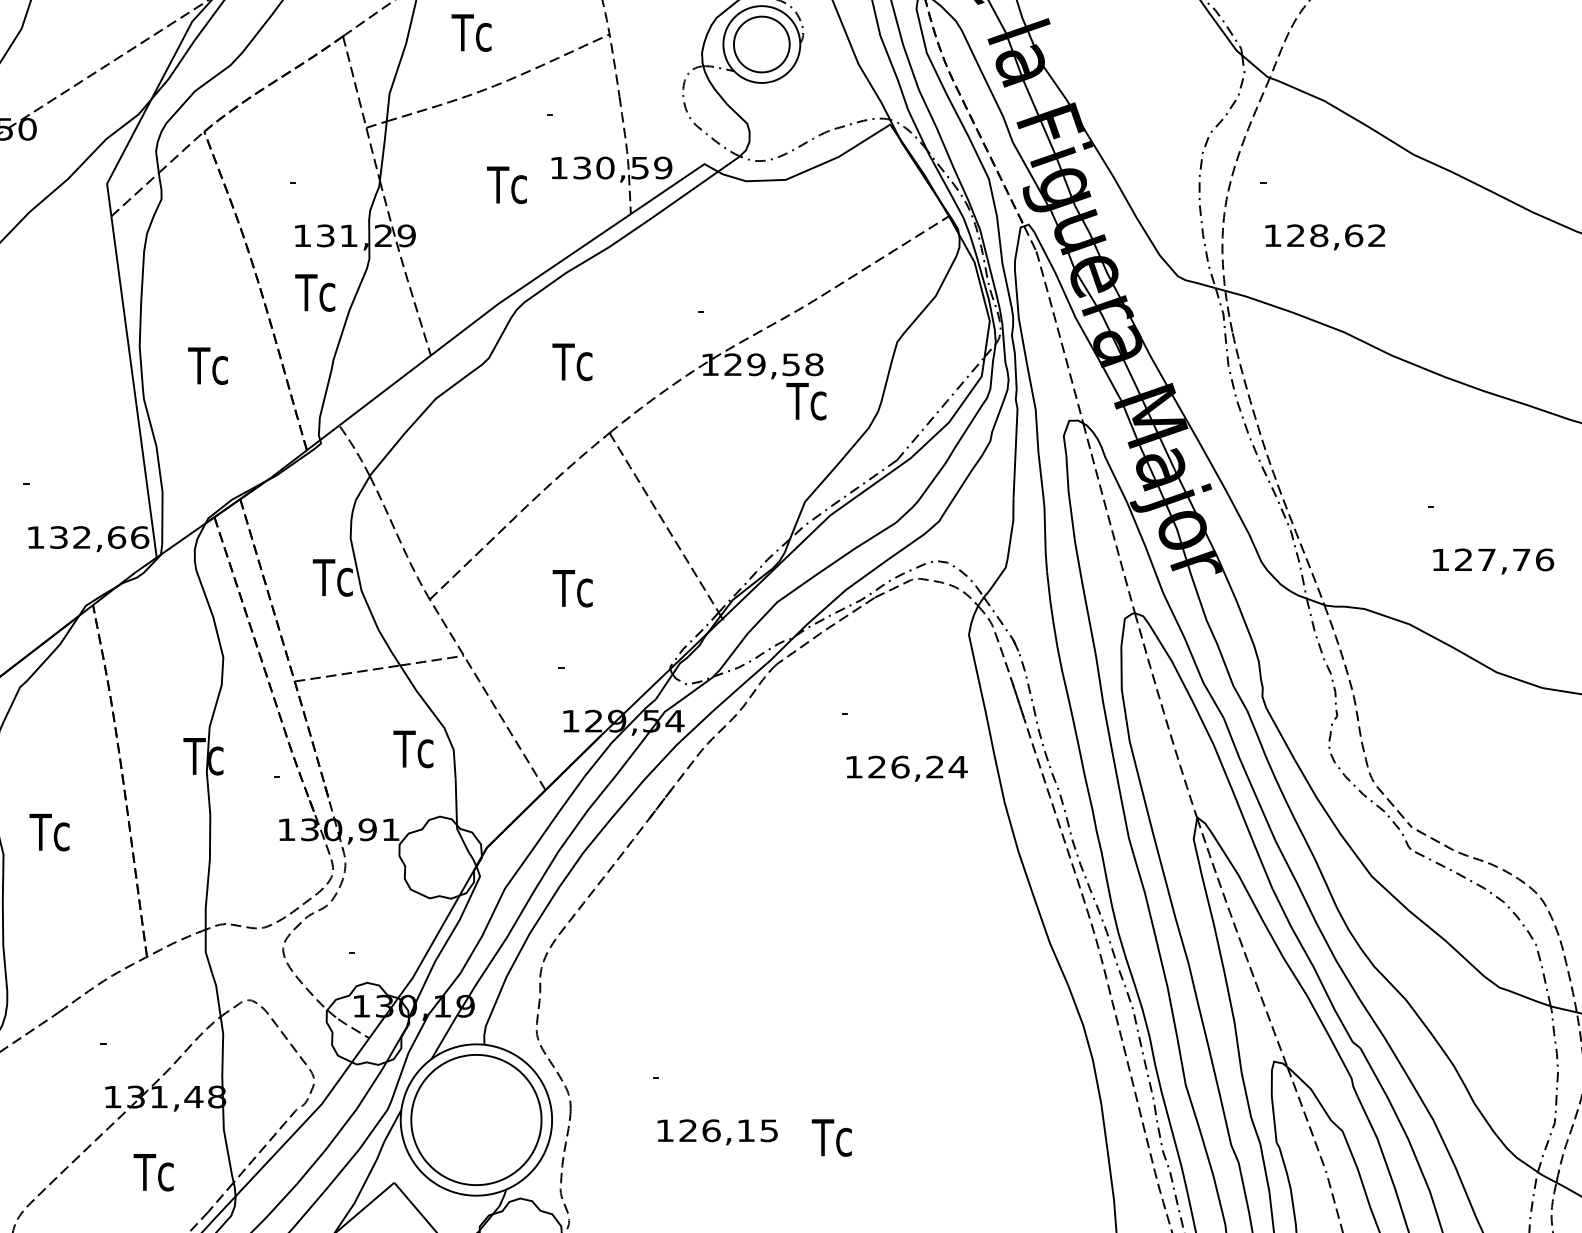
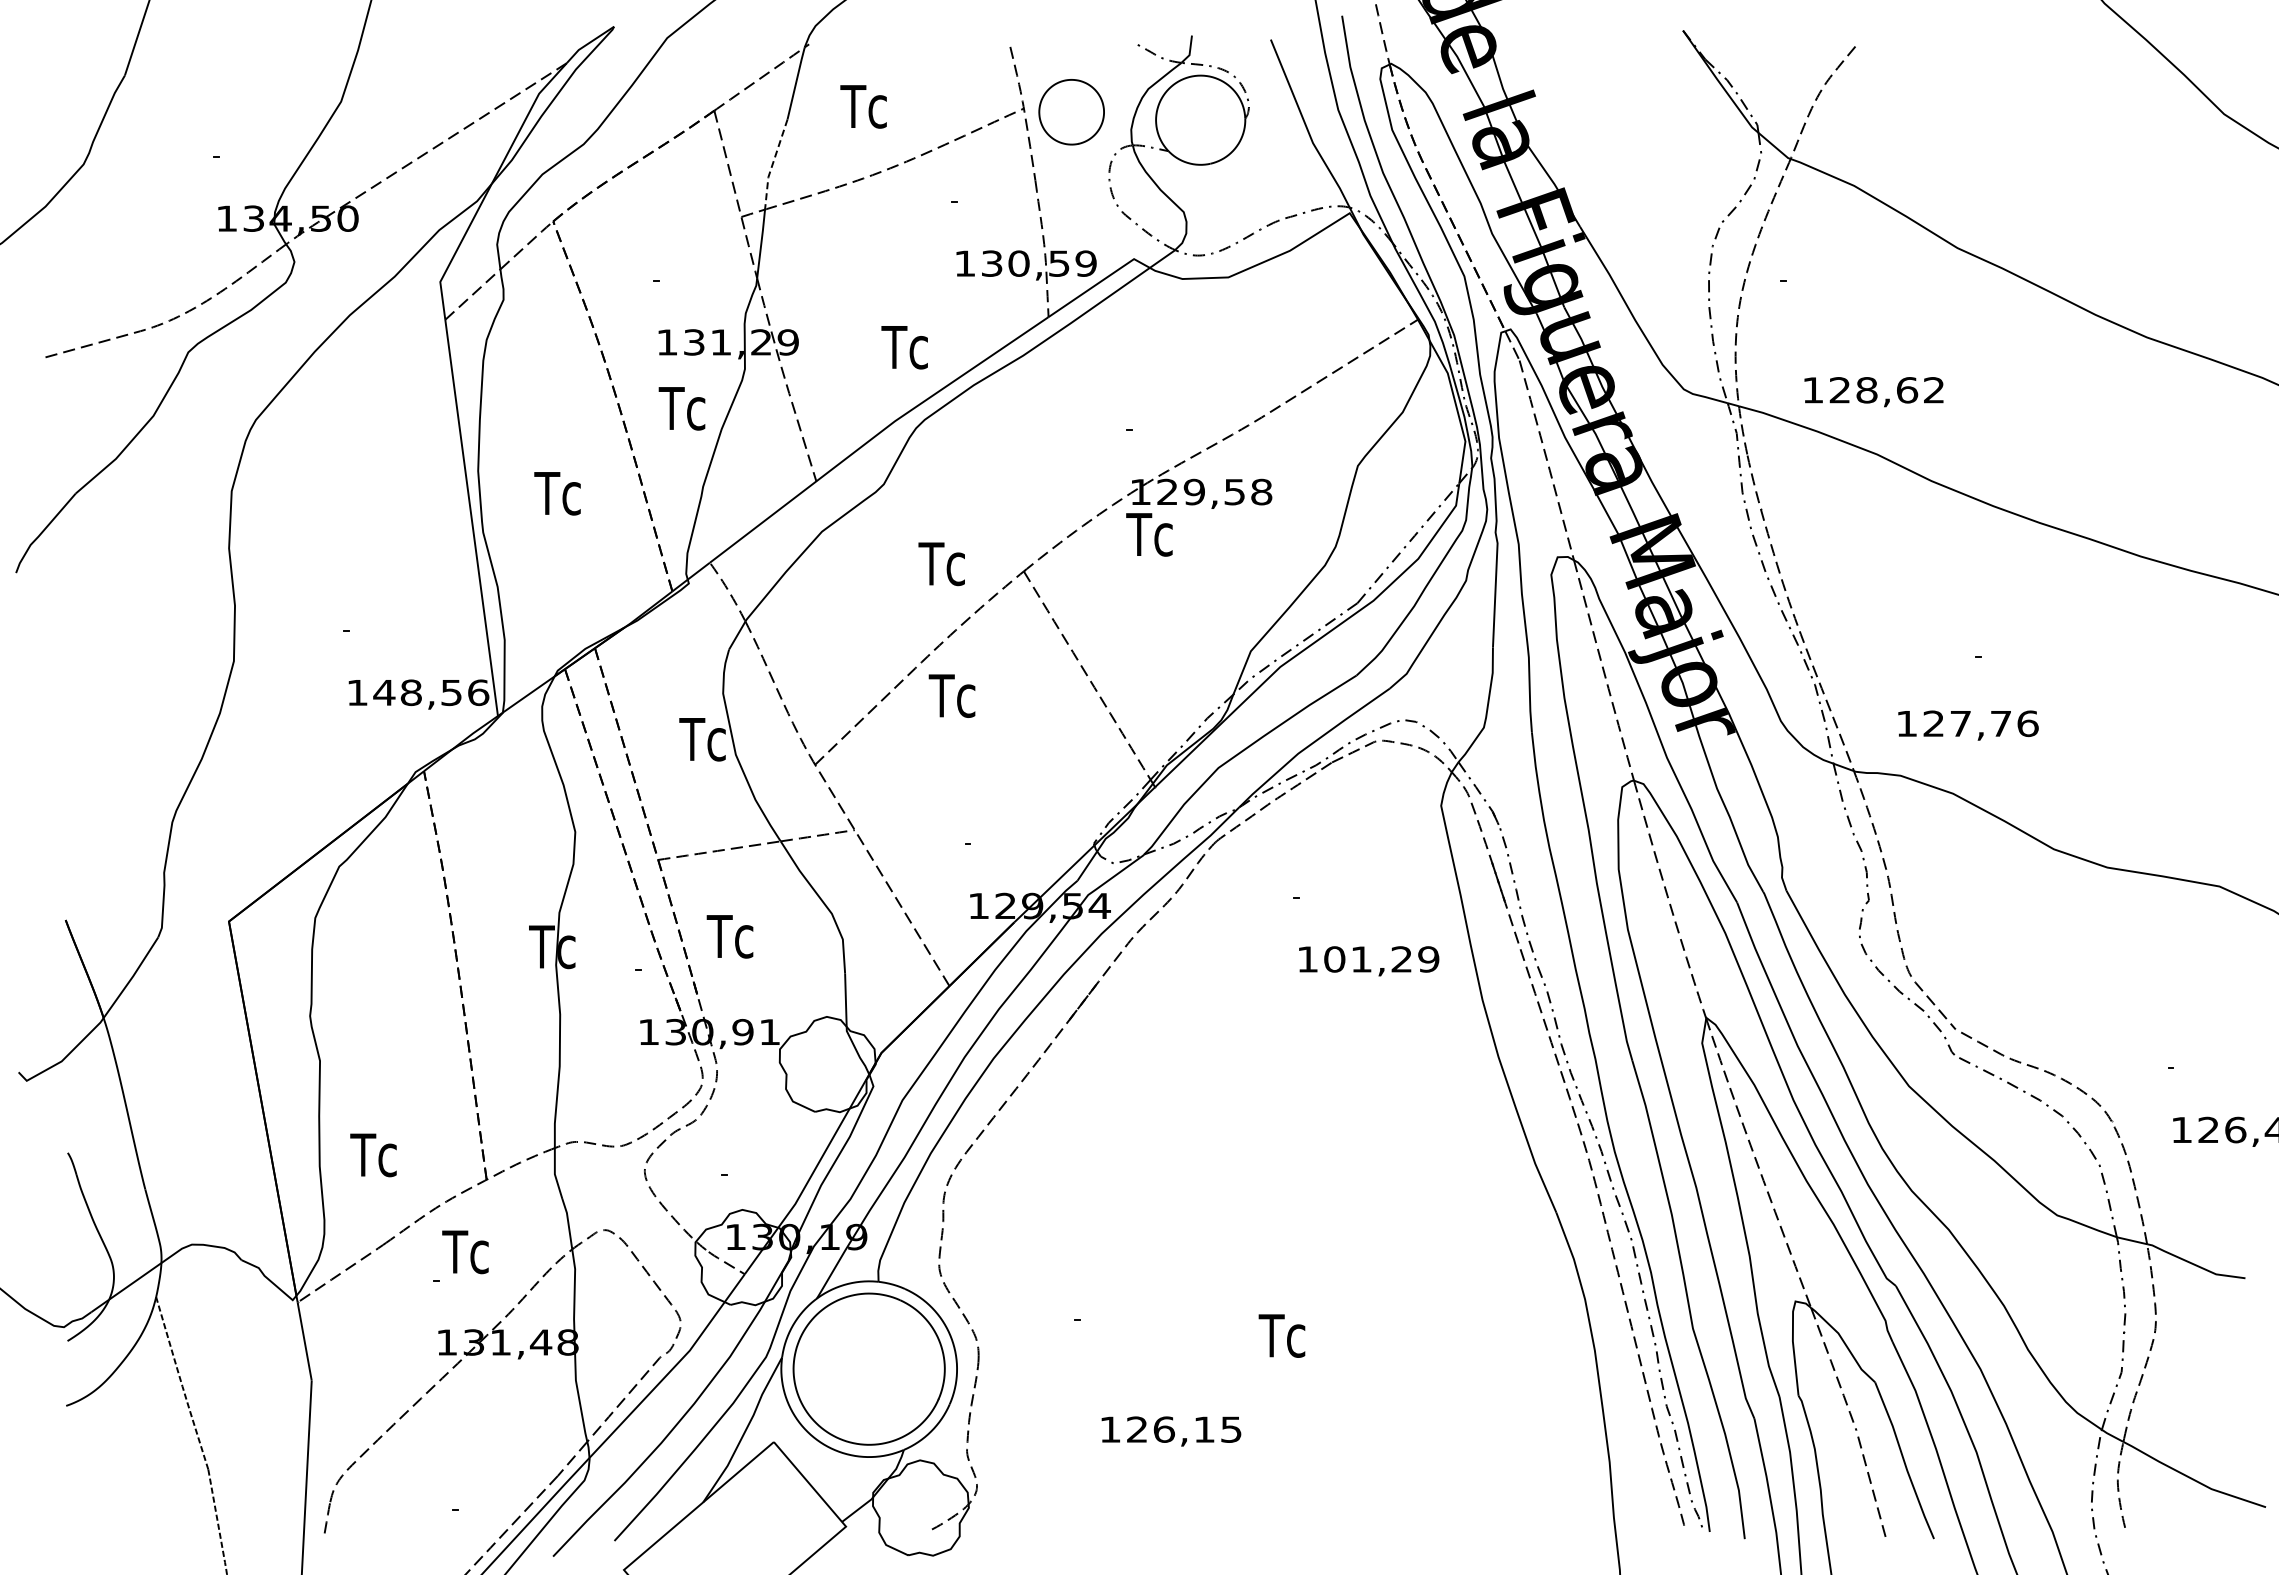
part: (761, 44) -> (1071, 112), moved
line: (393, 82) -> (772, 164), solid -> dashed
text: (506, 185) -> (904, 347), moved
text: (1324, 237) -> (1873, 392), moved
text: (572, 362) -> (941, 564), moved
text: (806, 401) -> (1149, 534), moved
text: (87, 537) -> (417, 692), 132,66 -> 148,56
text: (1493, 561) -> (1968, 725), moved
text: (572, 588) -> (951, 695), moved
text: (412, 749) -> (729, 936), moved
text: (917, 767) -> (1381, 959), 126,24 -> 101,29
text: (49, 832) -> (373, 1155), moved
text: (717, 1132) -> (1171, 1431), moved
text: (831, 1137) -> (1281, 1335), moved
text: (153, 1172) -> (465, 1252), moved

